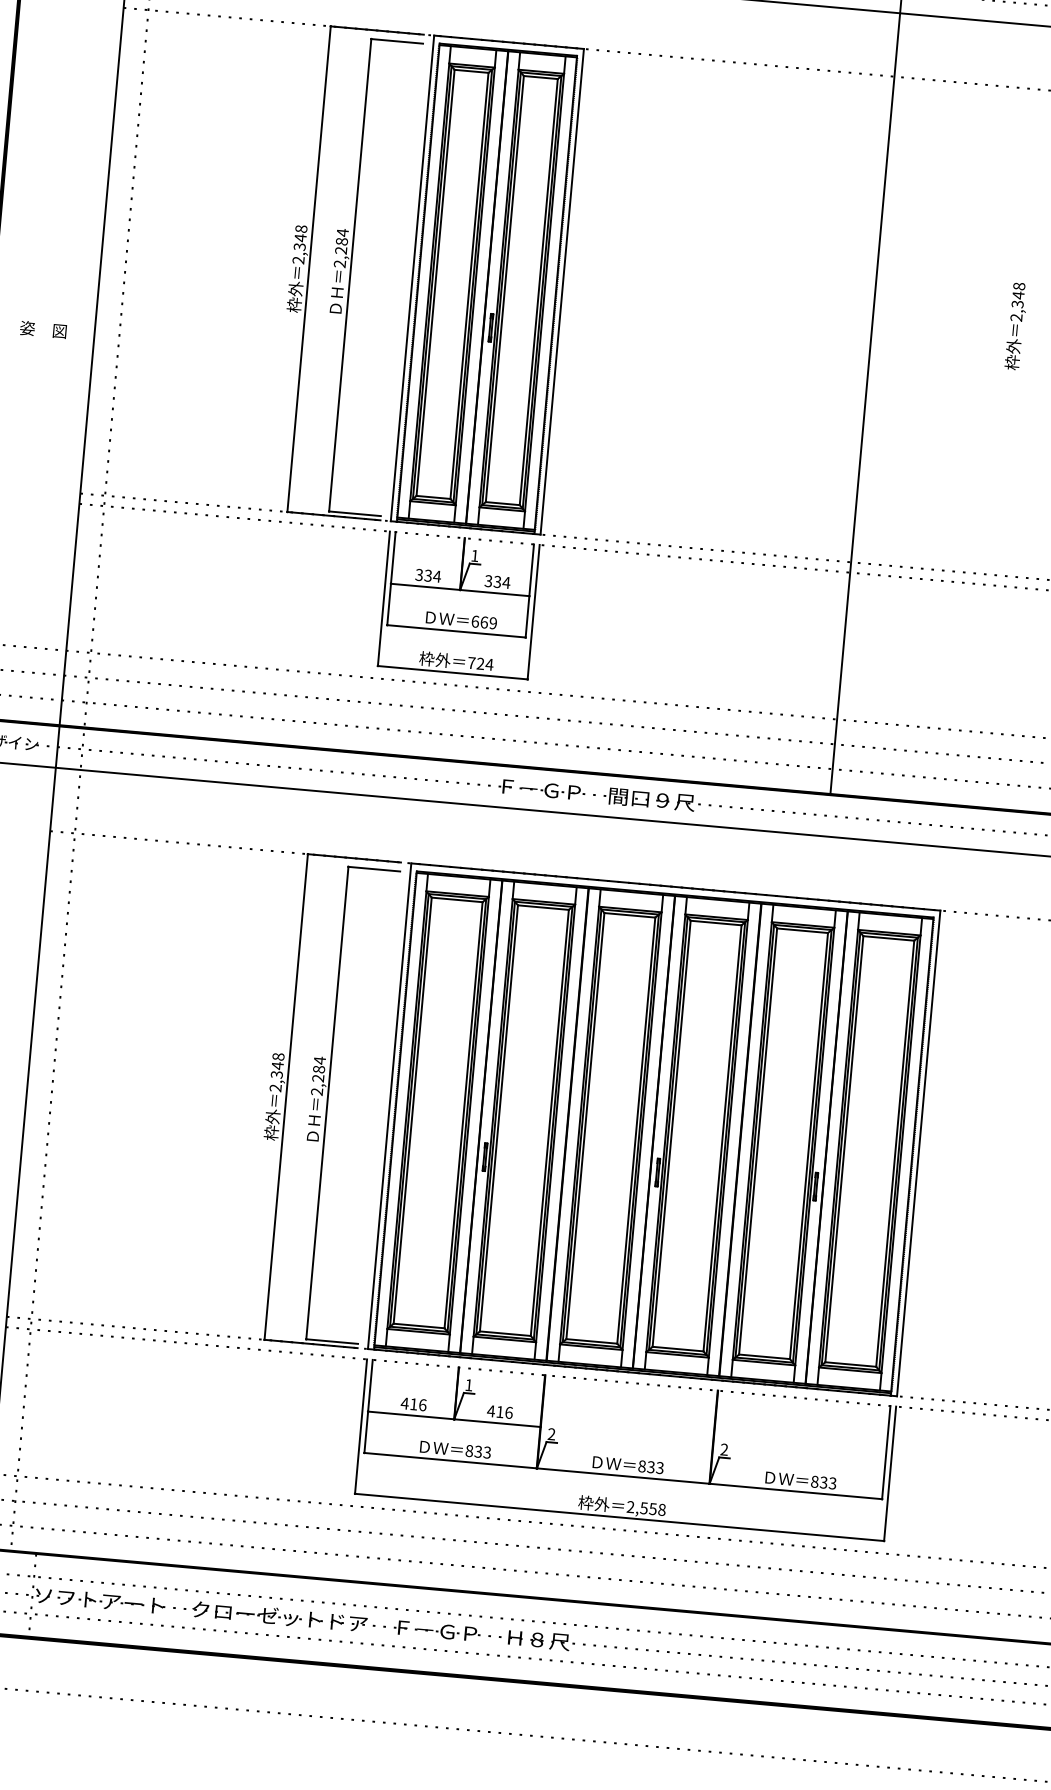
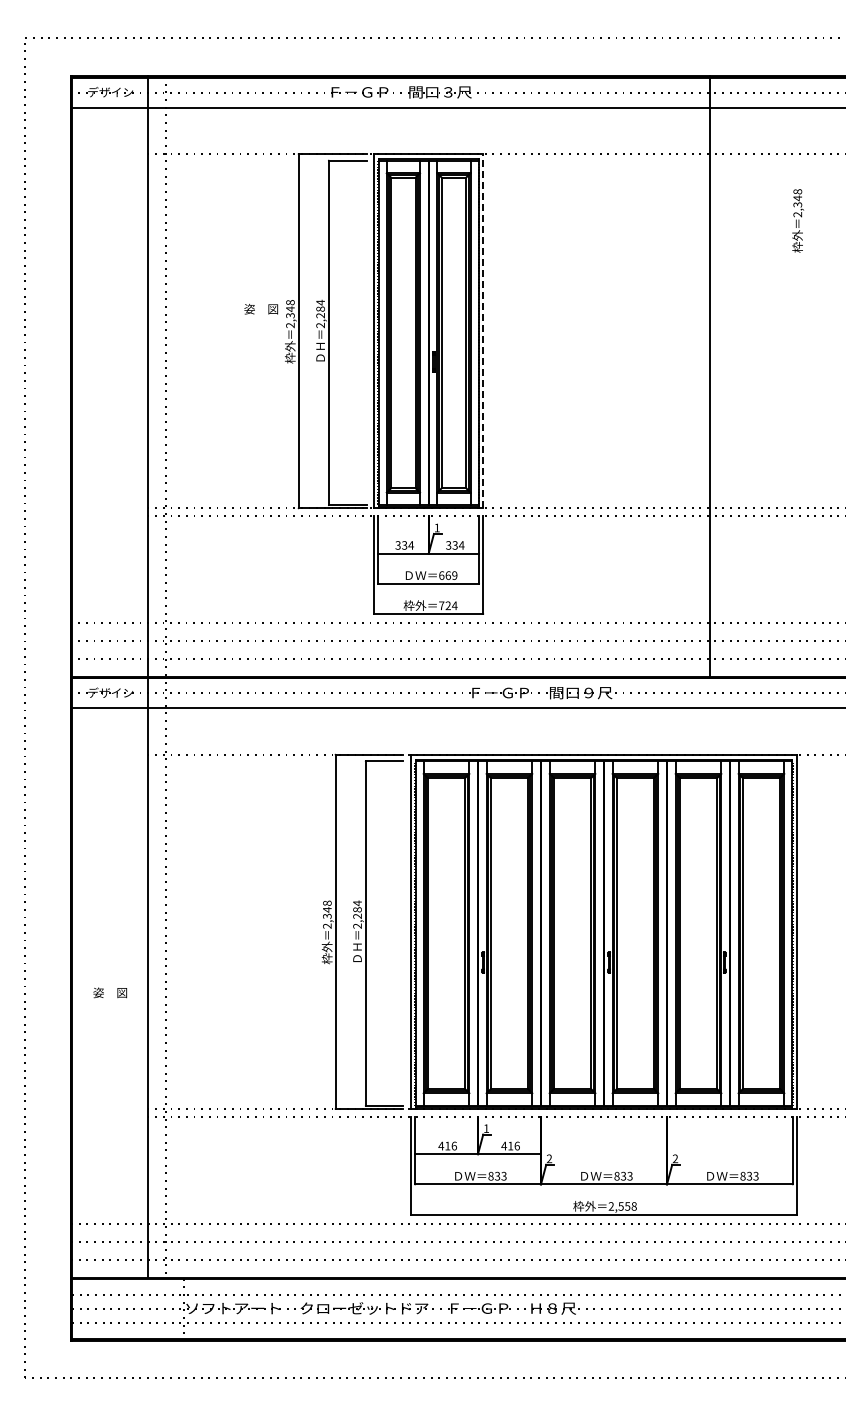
line: (562, 290) -> (483, 330), solid -> dashed
text: (1016, 325) -> (798, 220), moved
text: (43, 330) -> (261, 309), moved

